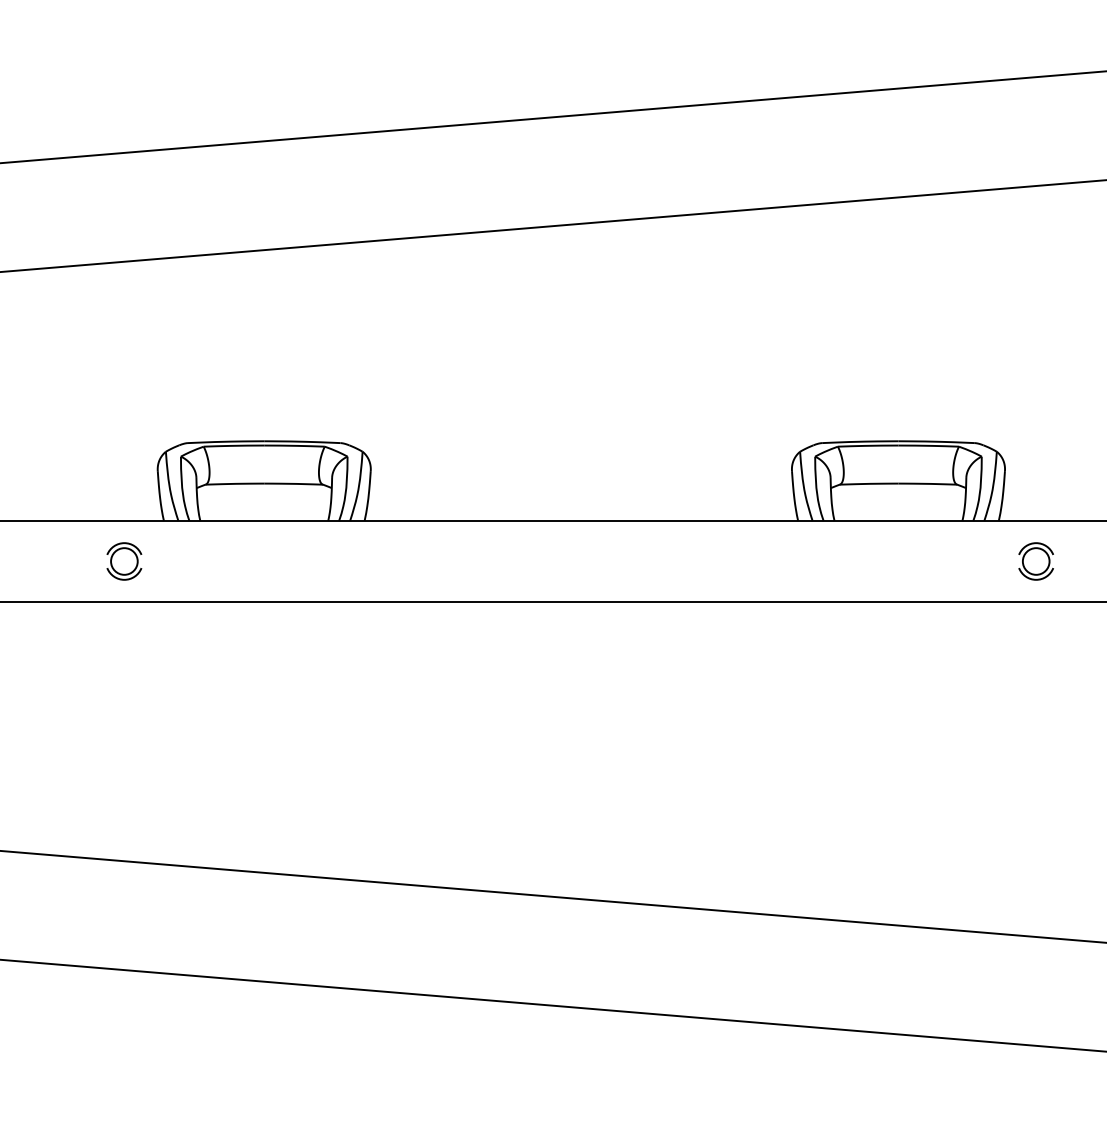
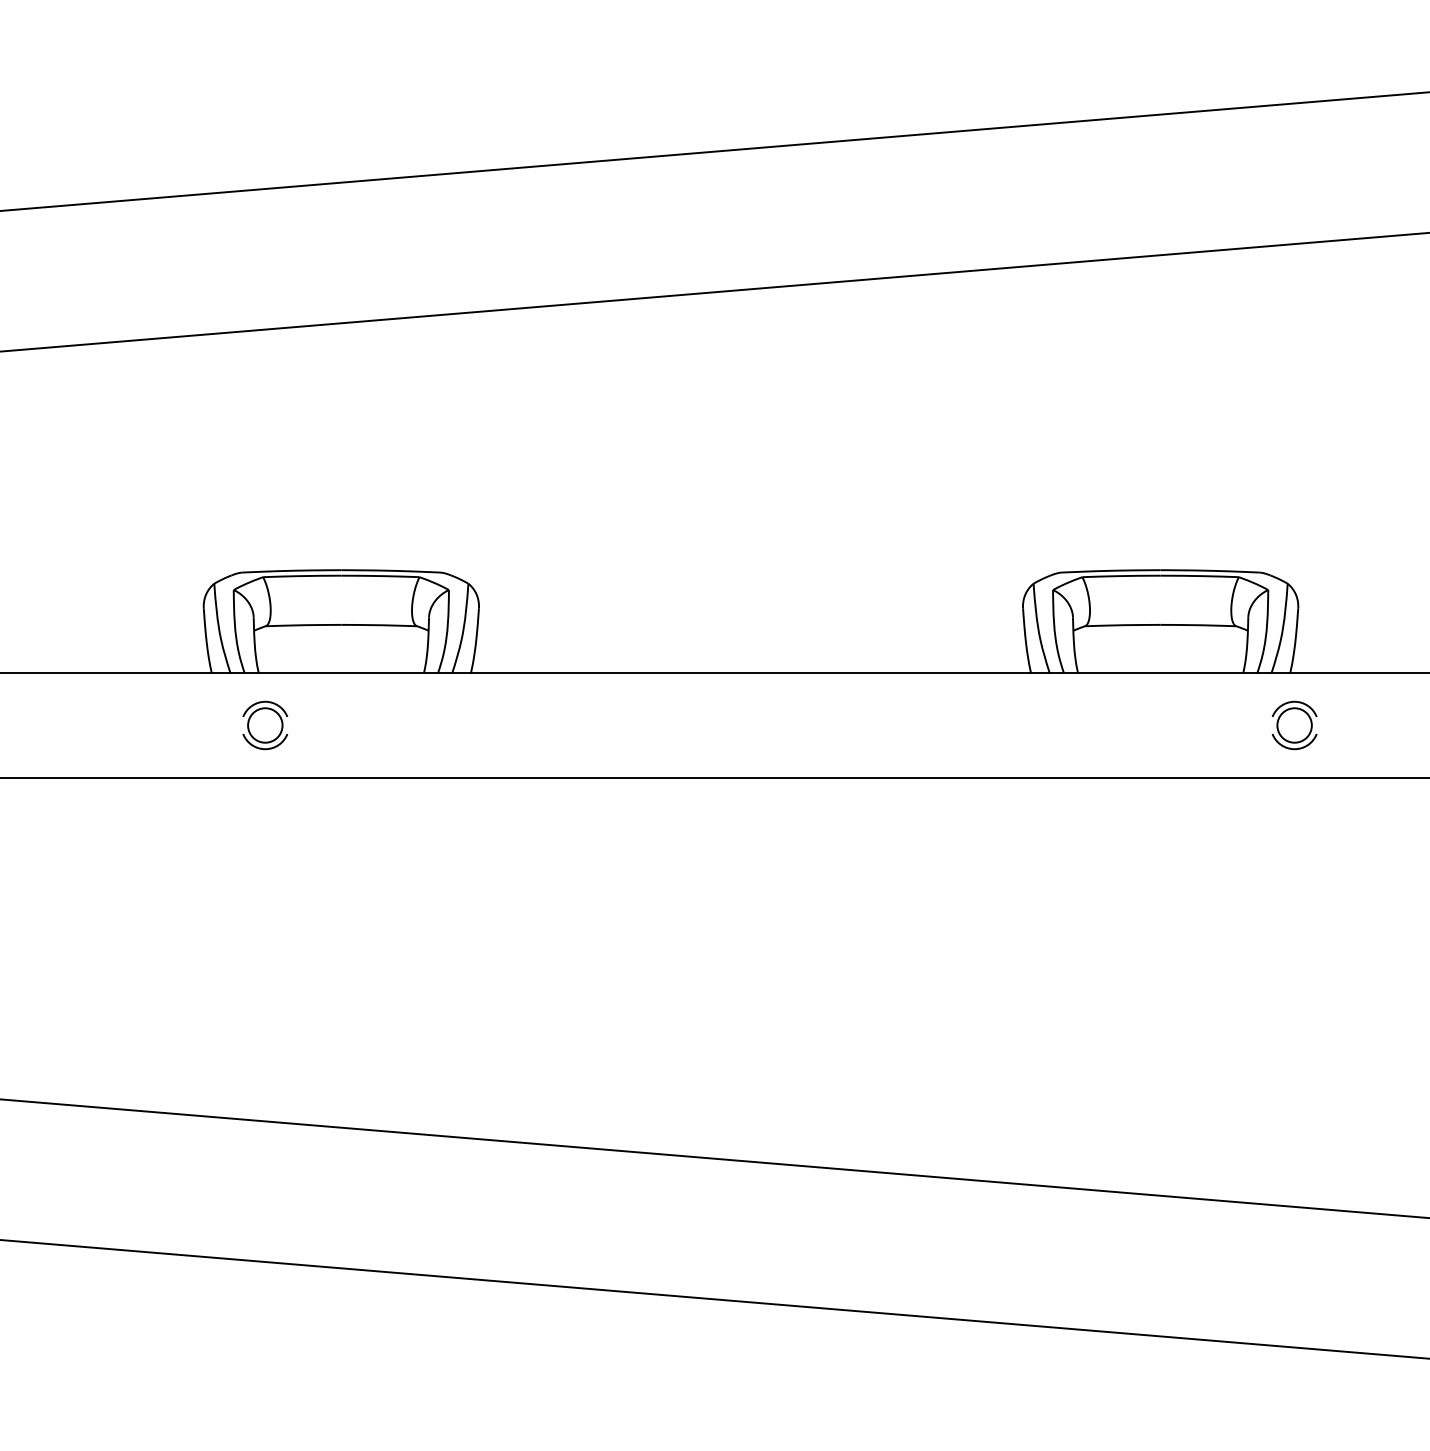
part: (124, 561) -> (265, 725), moved
part: (1035, 561) -> (1293, 725), moved

